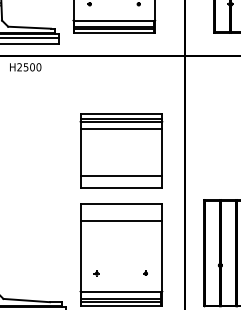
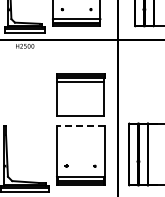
line: (120, 175) -> (80, 109), removed
line: (120, 203) -> (80, 125), solid -> dashed
line: (120, 220) -> (80, 135), removed

